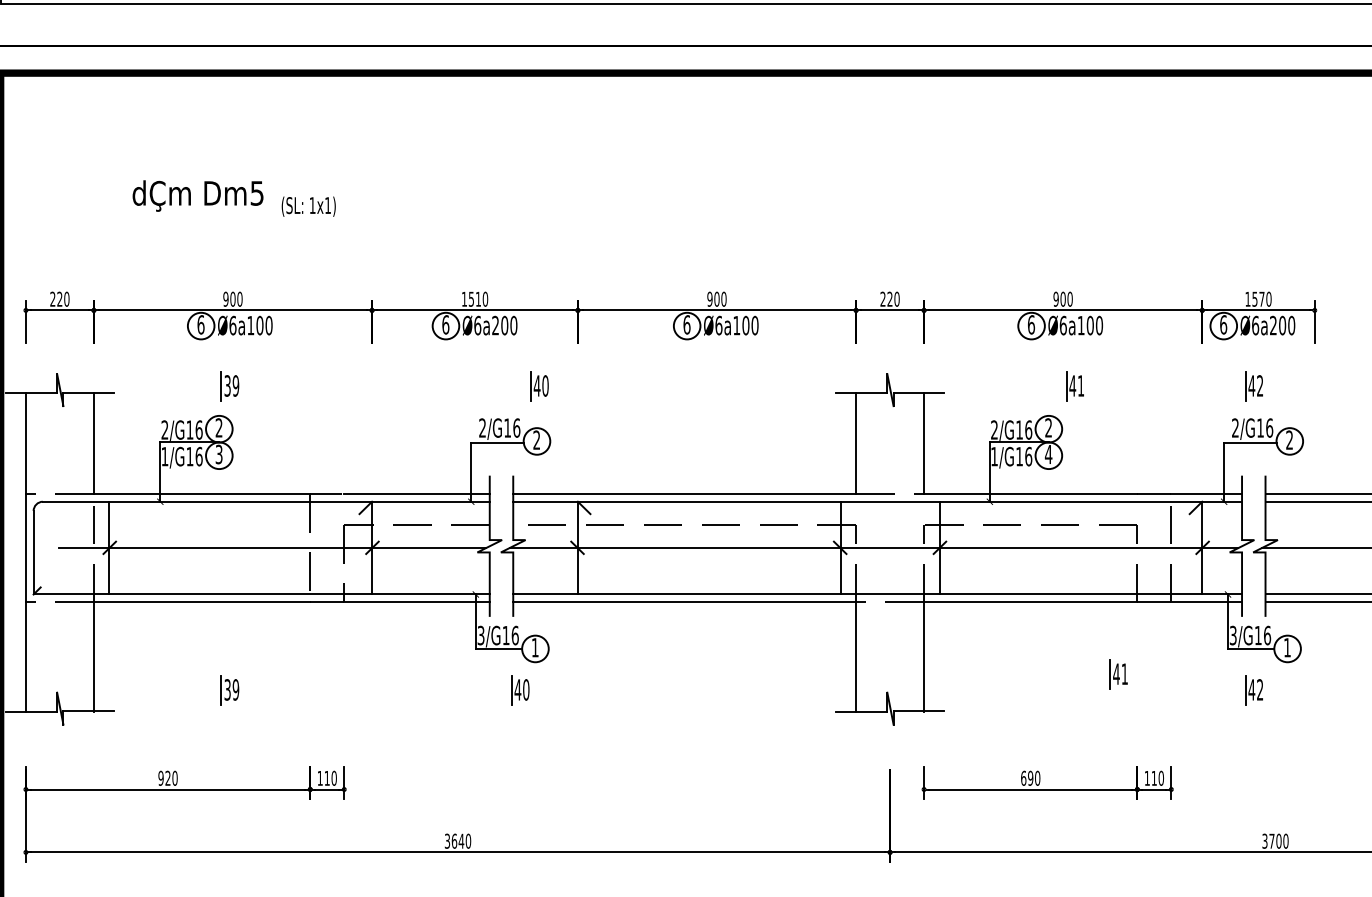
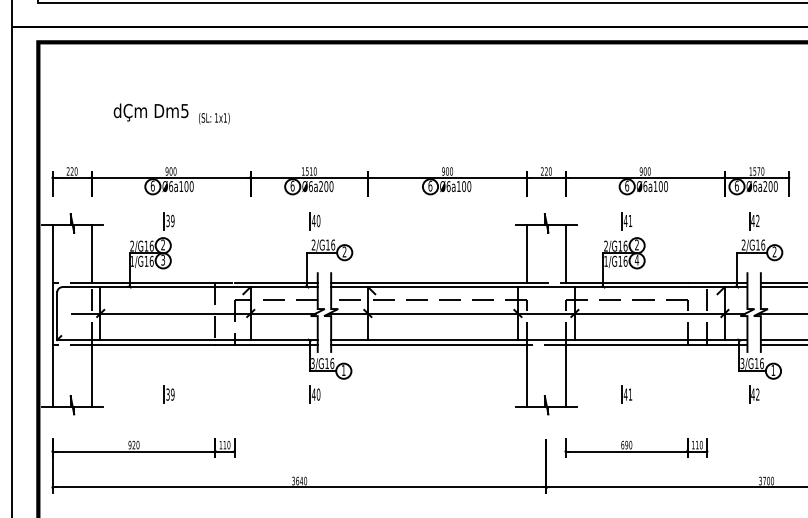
part: (538, 386) -> (314, 221), moved
part: (1074, 386) -> (626, 221), moved
part: (1117, 673) -> (626, 394), moved
part: (519, 689) -> (314, 394), moved

